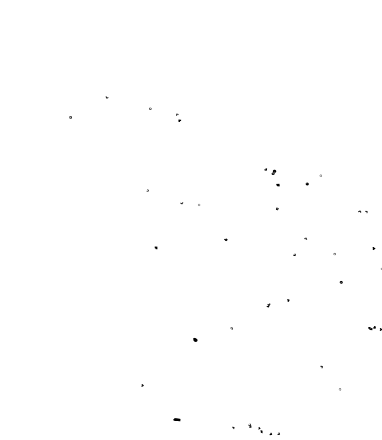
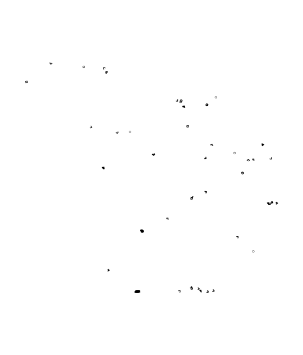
part: (272, 177) -> (180, 103), size x0.62
part: (362, 211) -> (250, 159), moved

